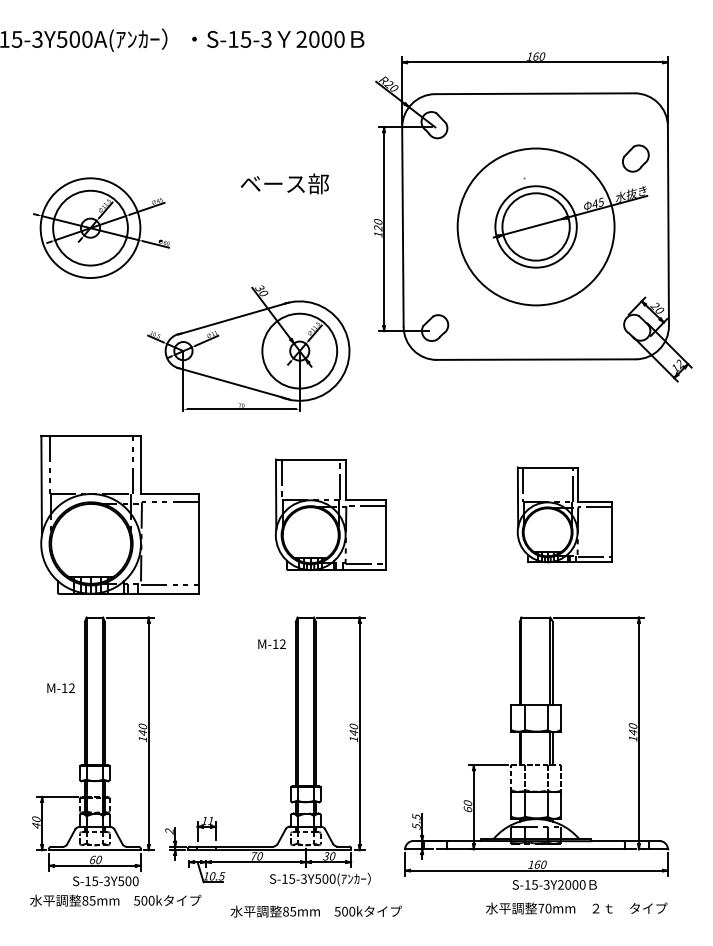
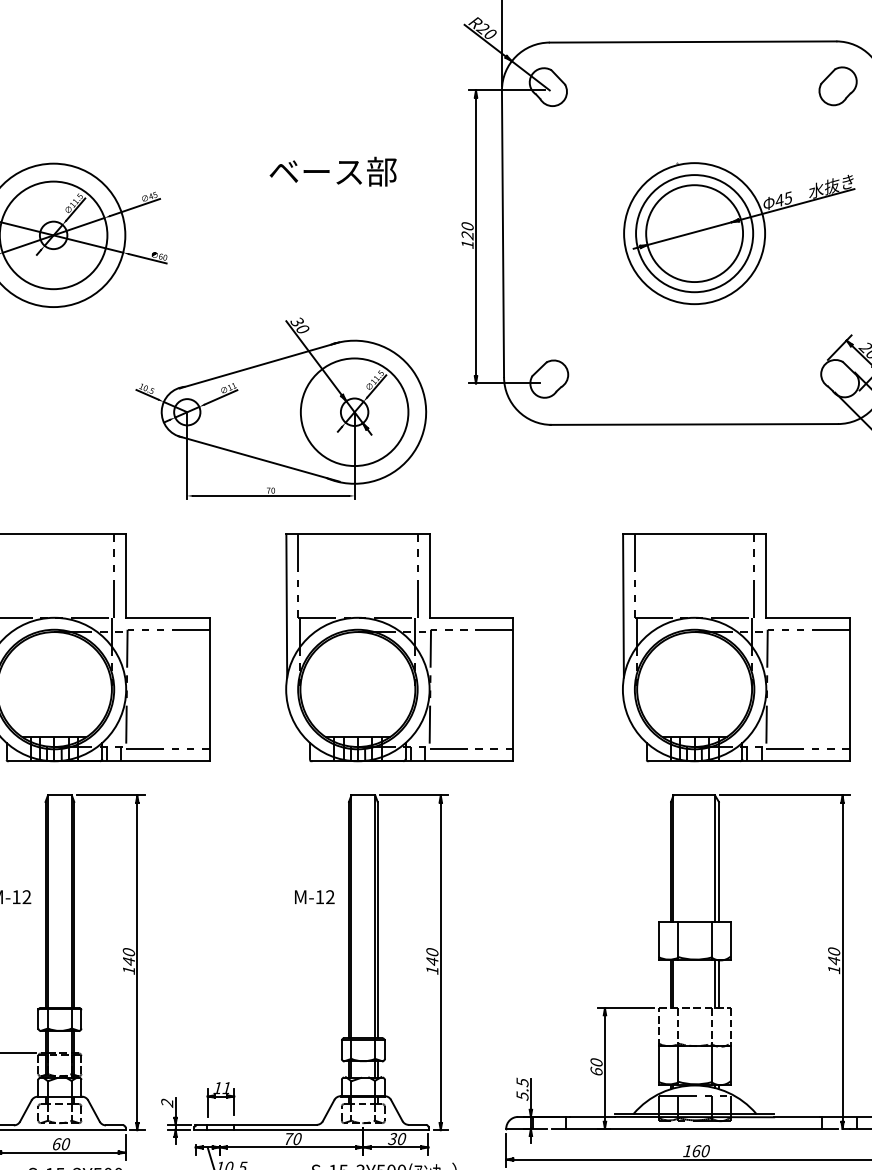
part: (635, 158) -> (837, 86), moved
circle: (536, 226) -> (695, 232), size x0.62
part: (330, 514) -> (398, 647), size x1.43
part: (564, 514) -> (735, 647), size x1.67
text: (271, 643) -> (313, 896), moved

